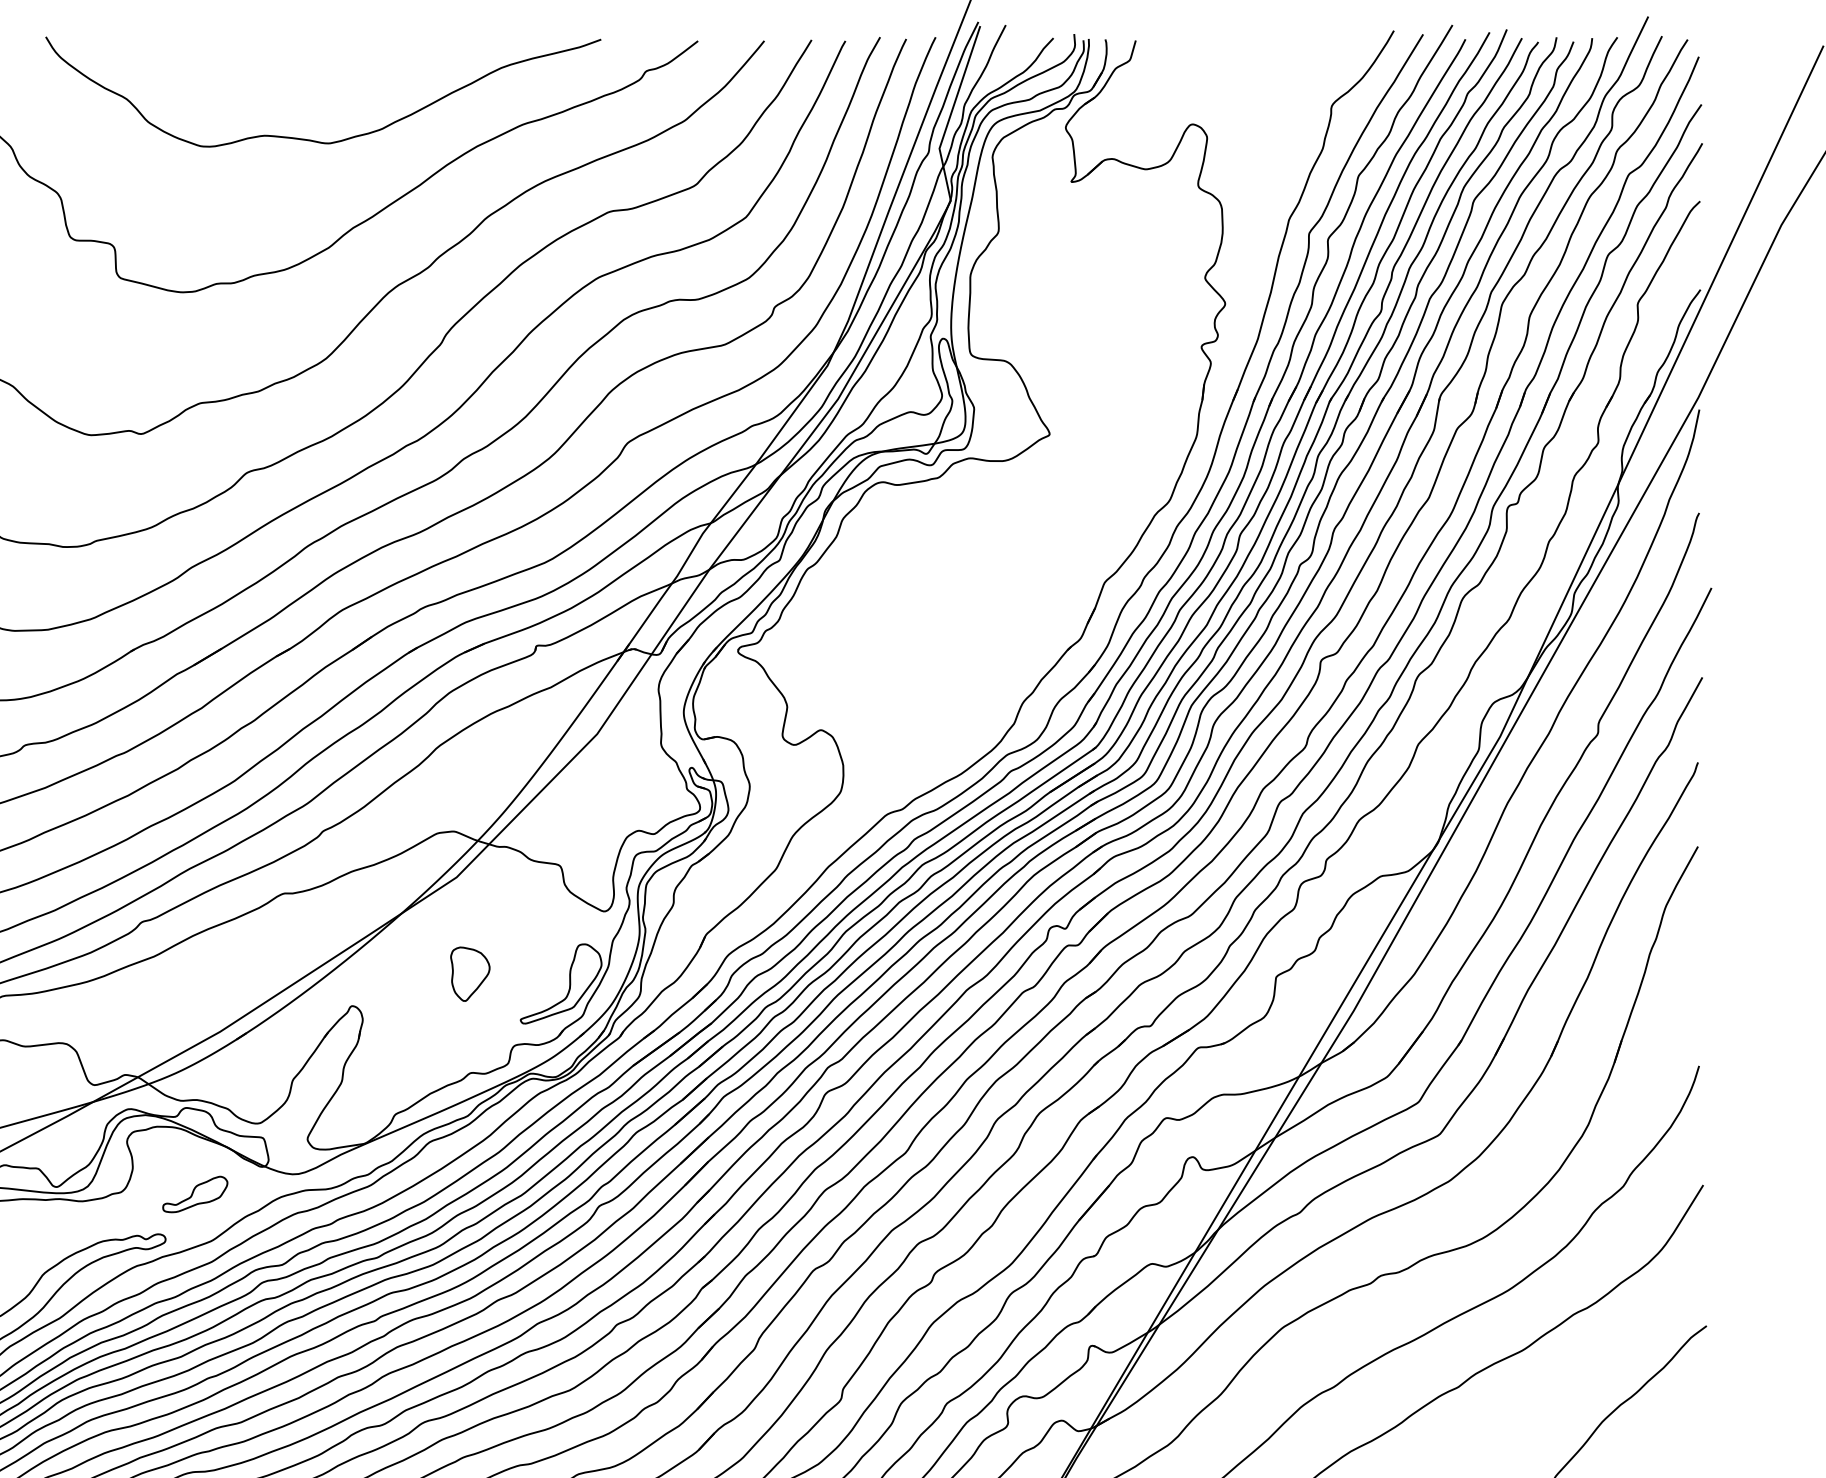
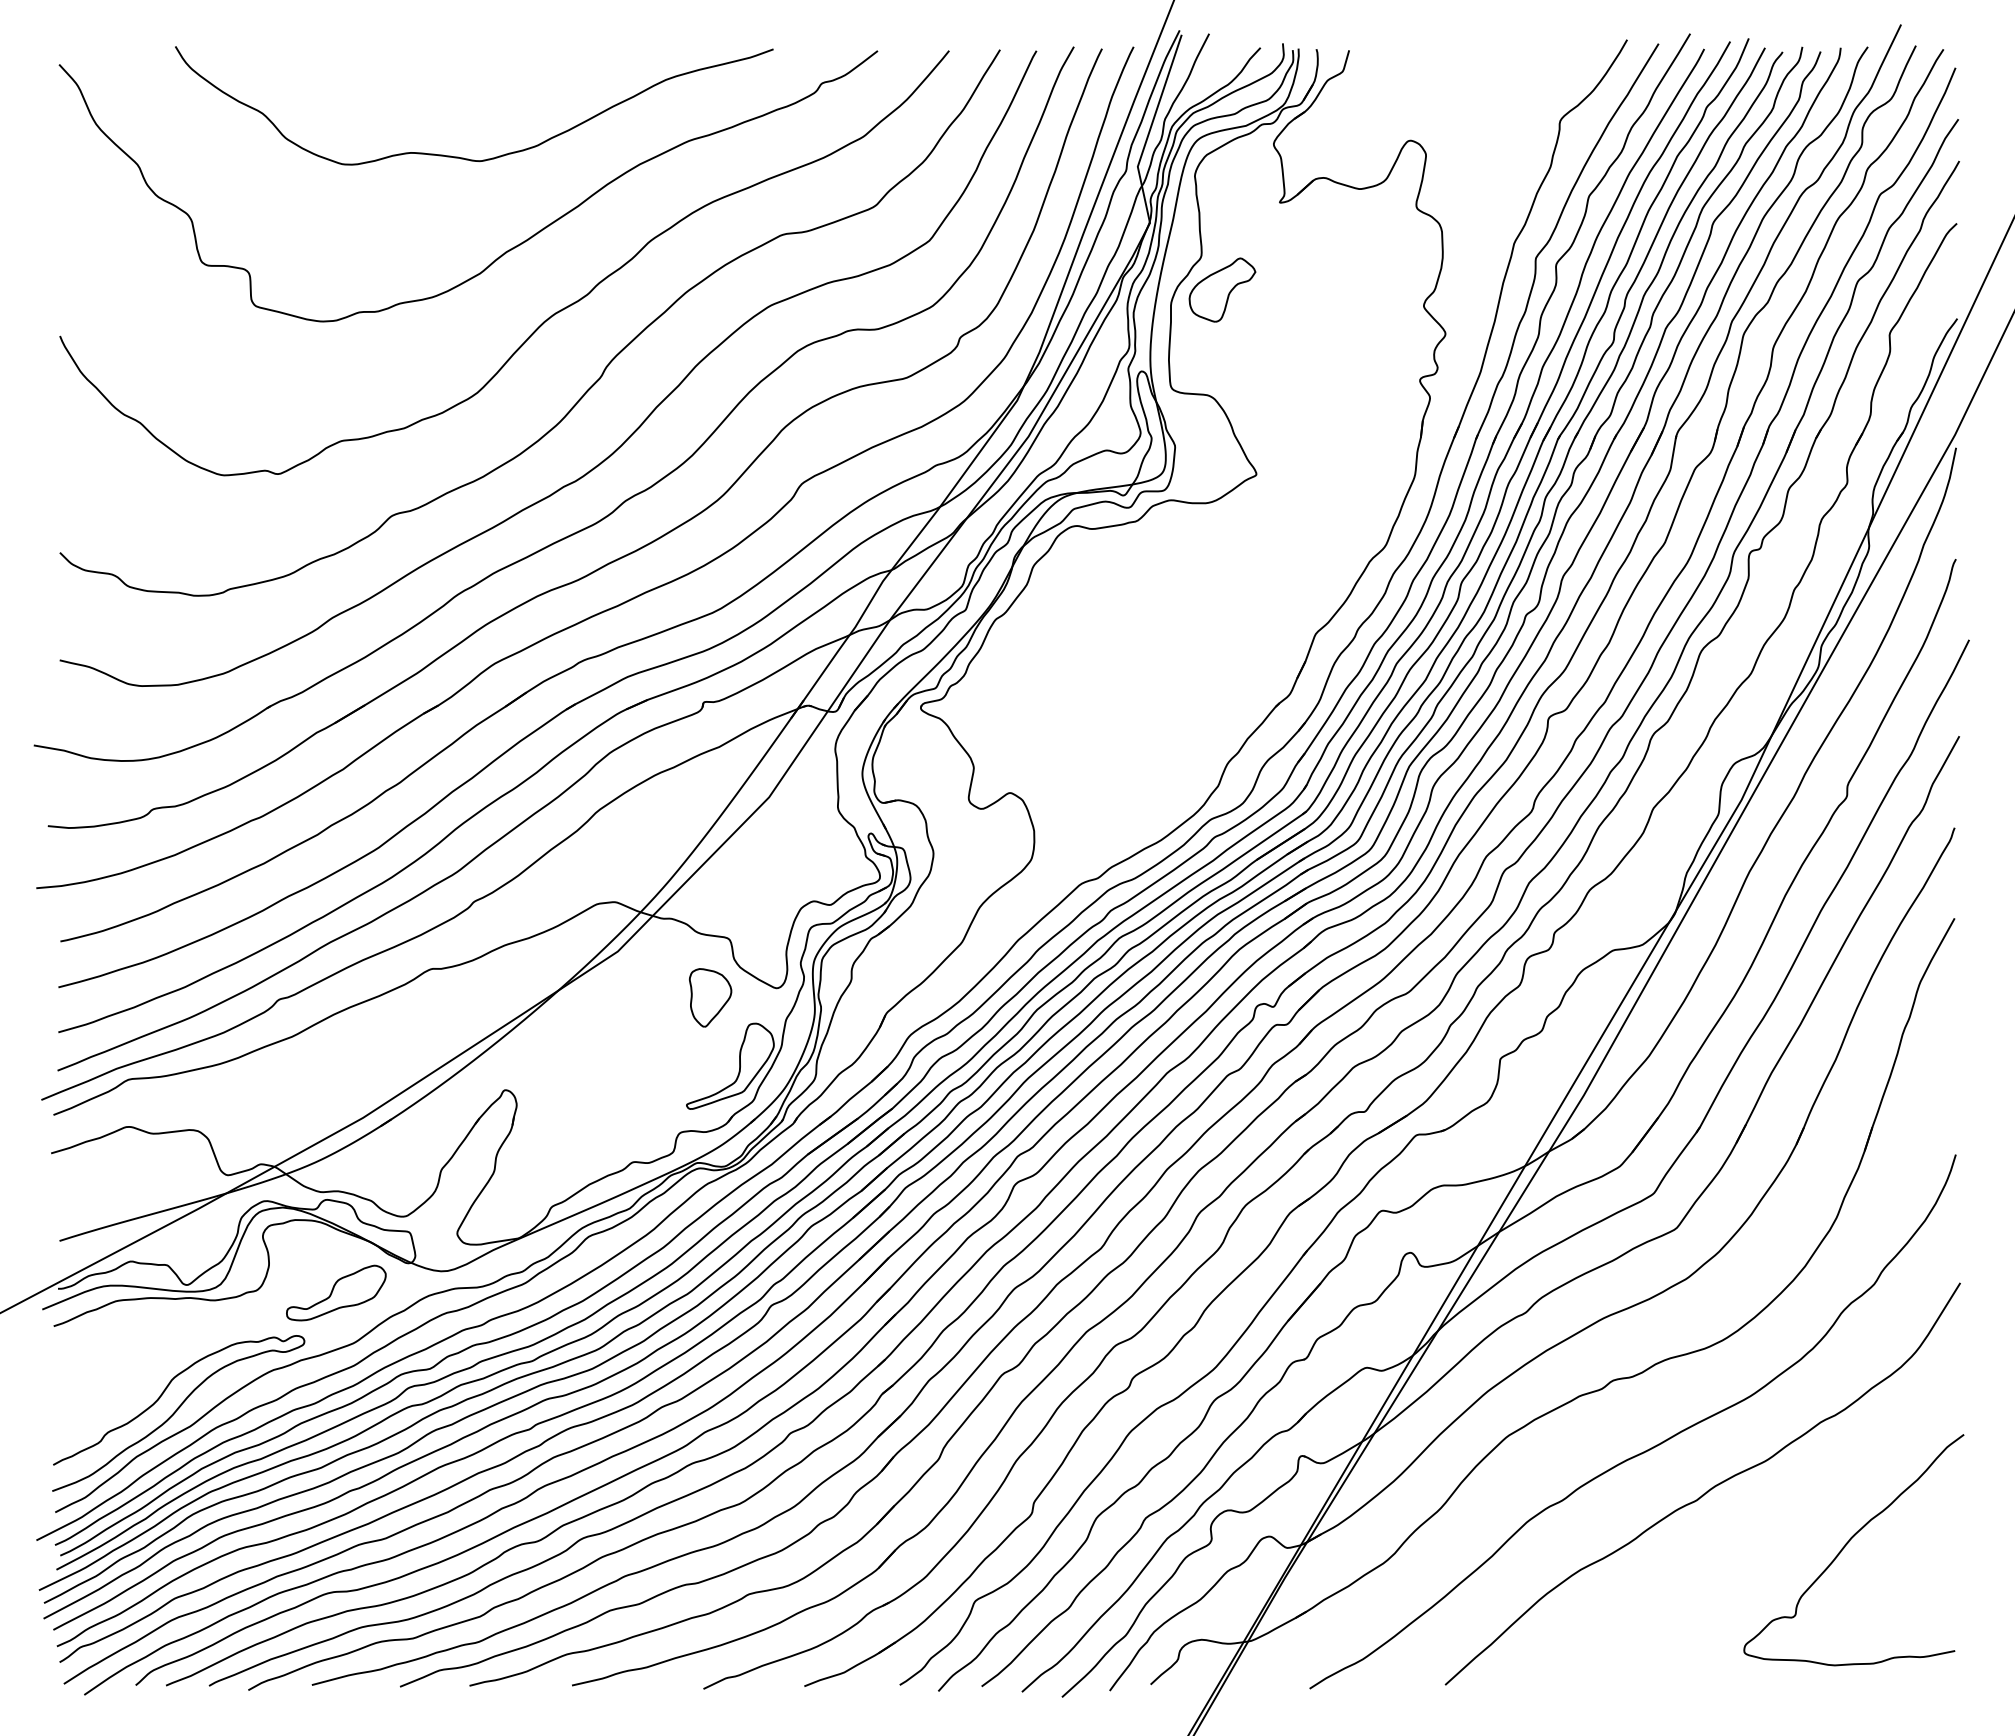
part: (1018, 262) -> (1222, 289), added
part: (470, 973) -> (710, 997), moved
part: (195, 1193) -> (336, 1292), size x1.43

